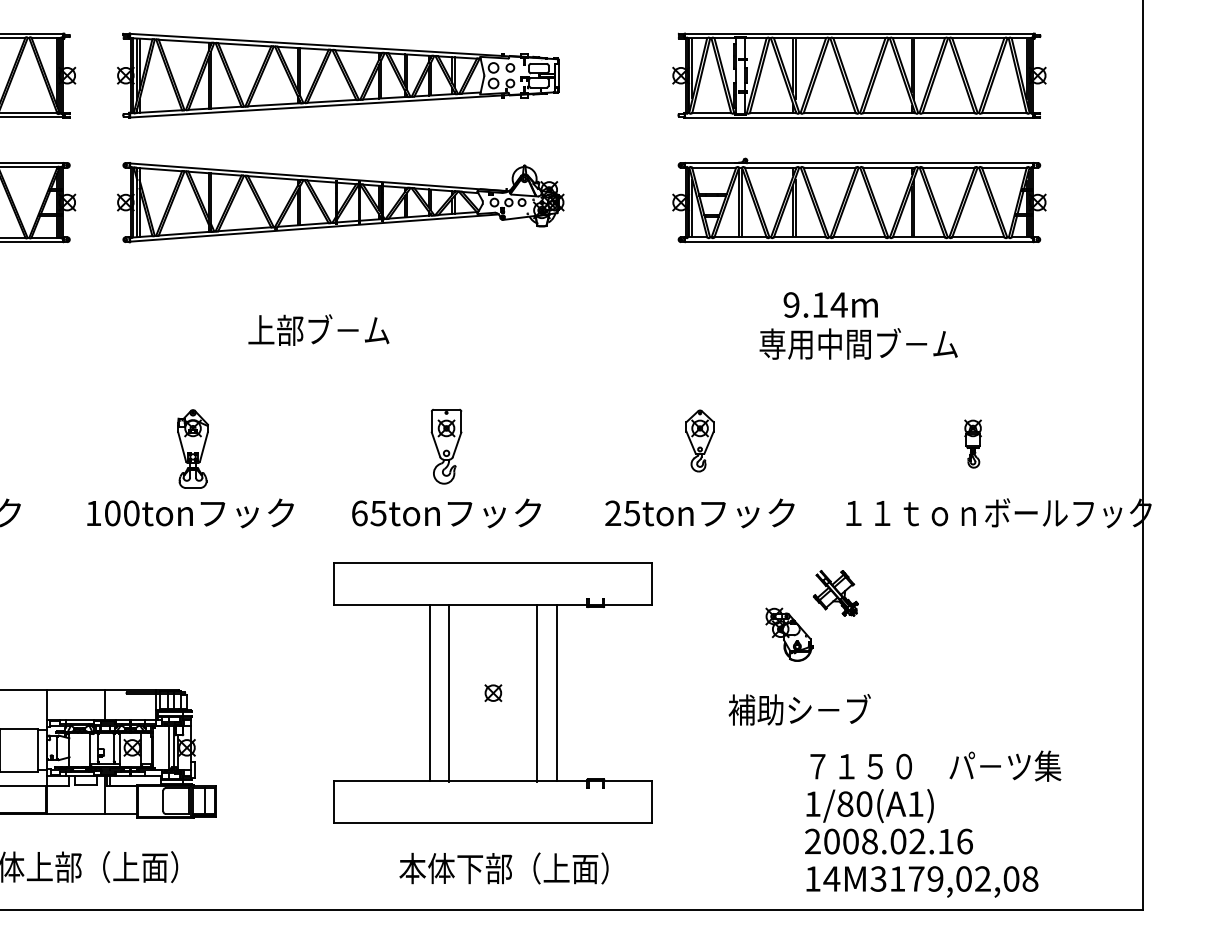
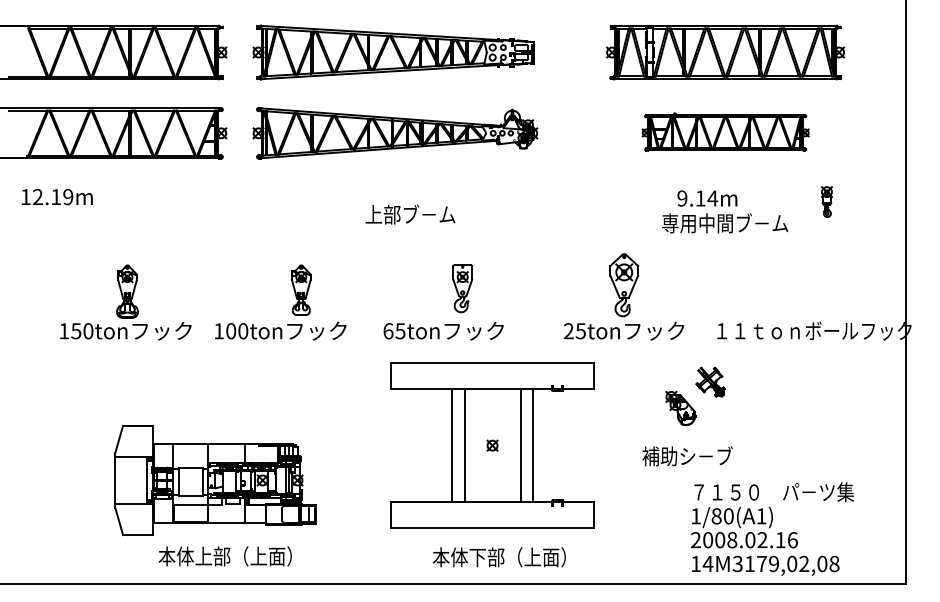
part: (859, 199) -> (725, 131), size x0.7
text: (318, 330) -> (410, 214), moved
part: (699, 440) -> (623, 284), size x1.6
part: (972, 443) -> (826, 201), moved
text: (190, 512) -> (280, 330), moved
text: (446, 513) -> (443, 331), moved

